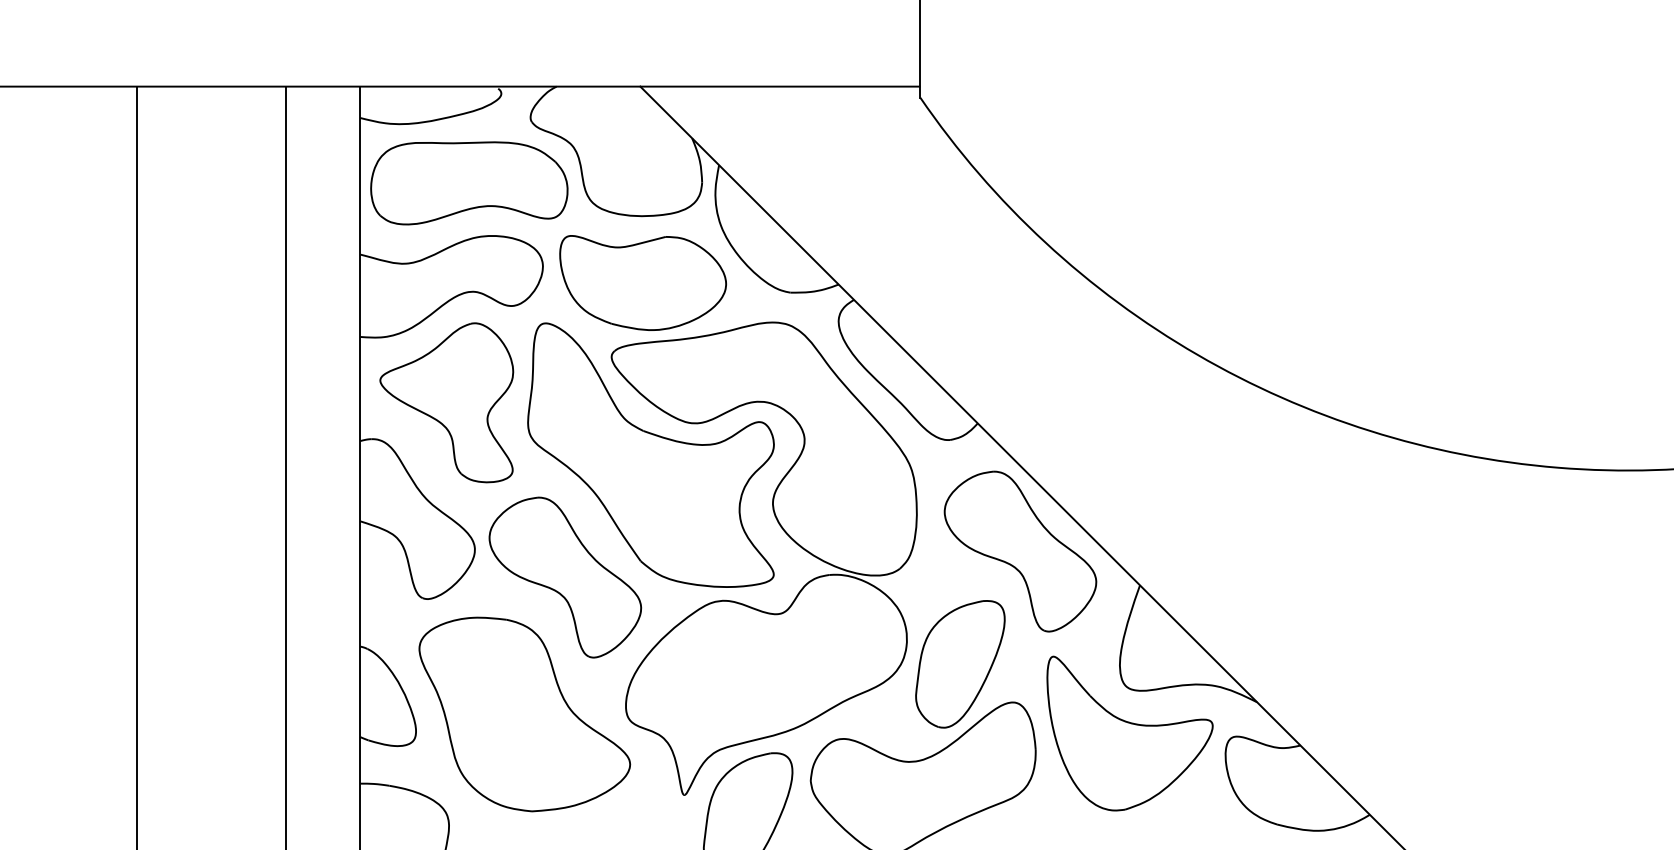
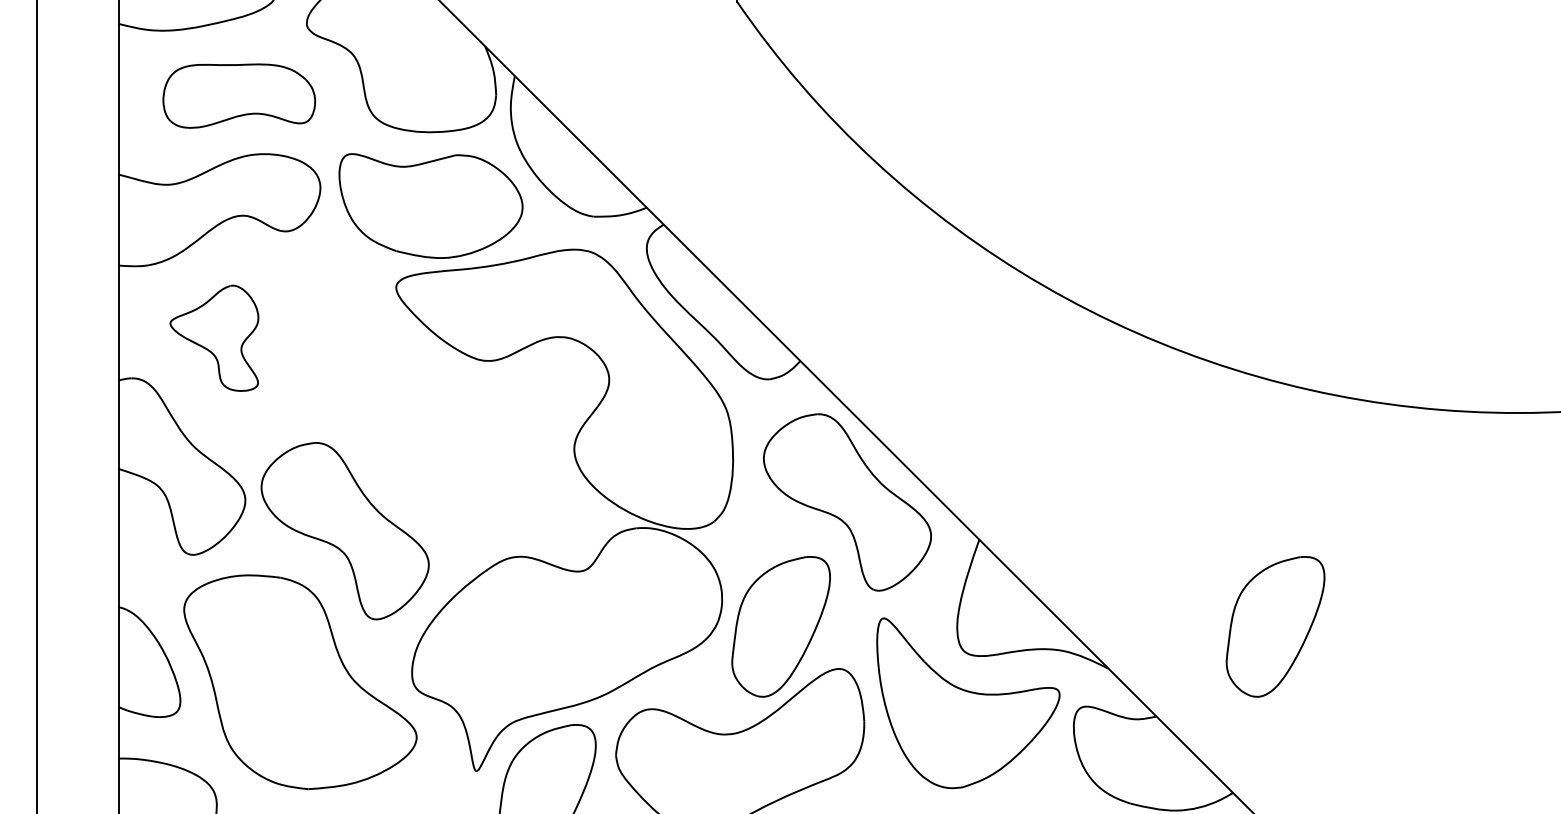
part: (469, 183) -> (239, 96), size x0.7
part: (446, 402) -> (214, 337), size x0.6
part: (650, 454) -> (439, 395), removed
part: (1408, 664) -> (1275, 627), added

